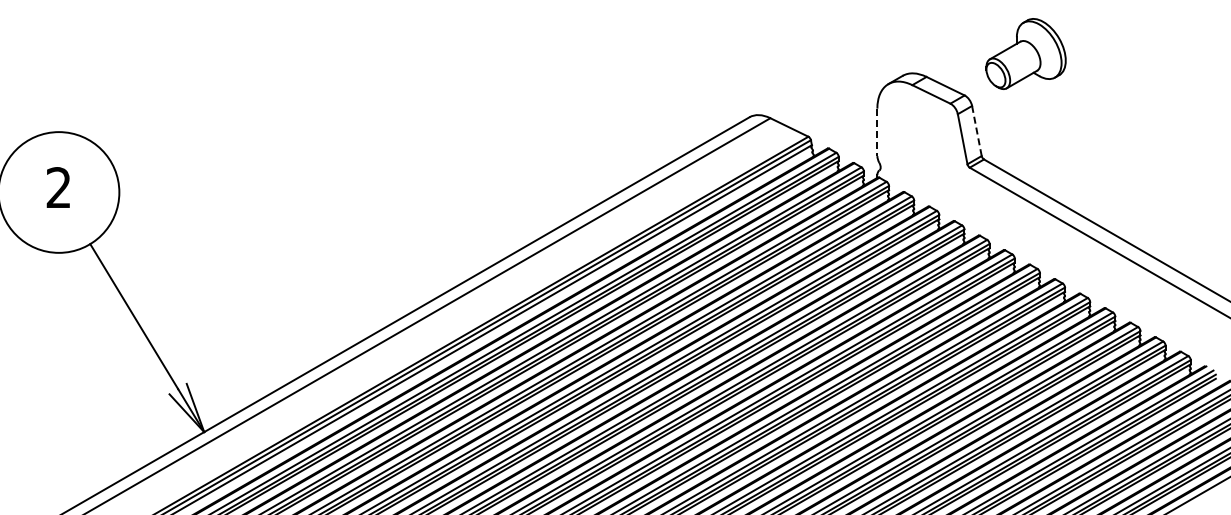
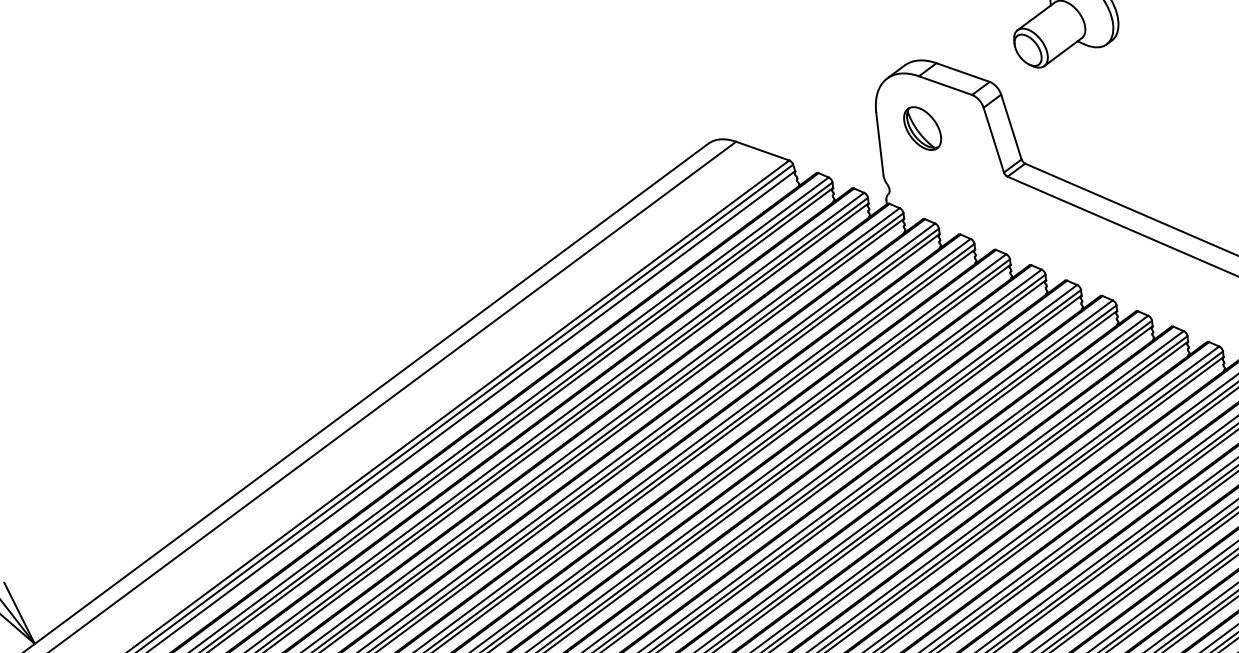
part: (910, 124) -> (922, 128), added
line: (977, 131) -> (1012, 127), dashed -> solid
line: (877, 132) -> (880, 144), dashed -> solid

